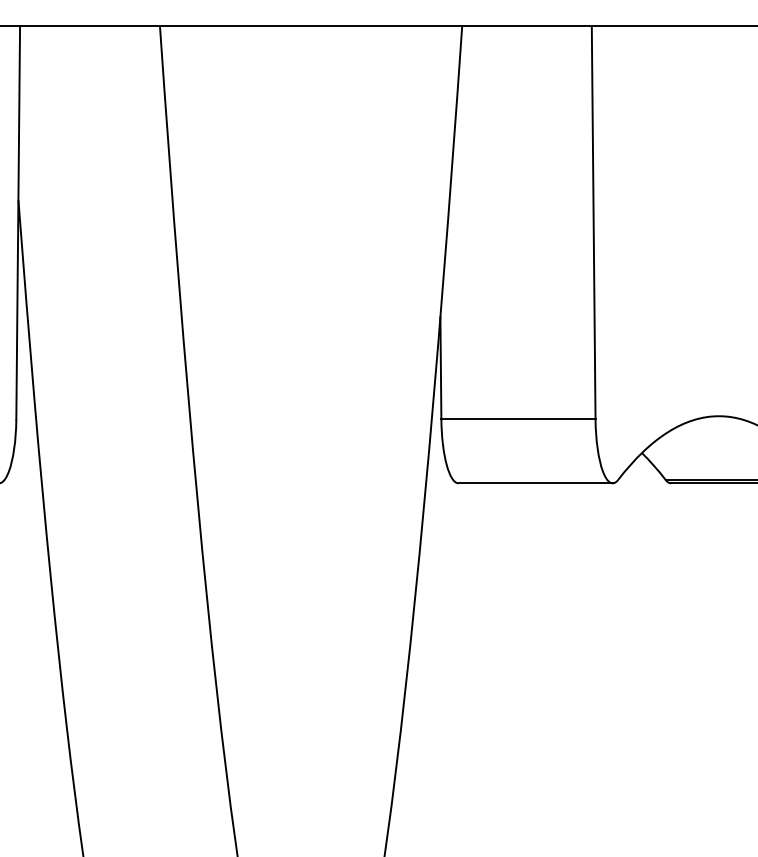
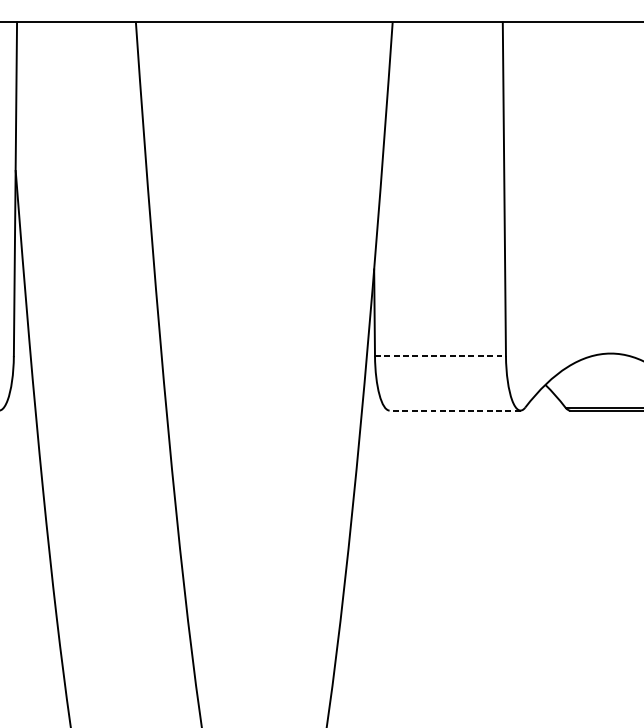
line: (518, 419) -> (440, 356), solid -> dashed
line: (535, 483) -> (454, 410), solid -> dashed

